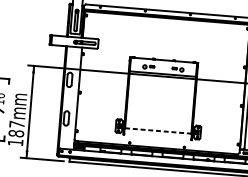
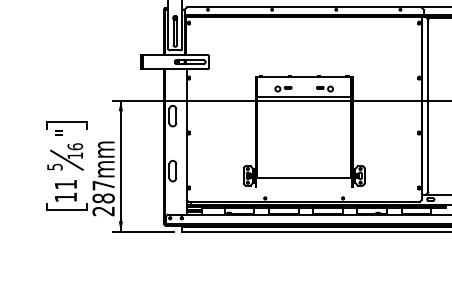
line: (158, 131) -> (304, 178), dashed -> solid
text: (15, 142) -> (103, 211), 187mm -> 287mm

